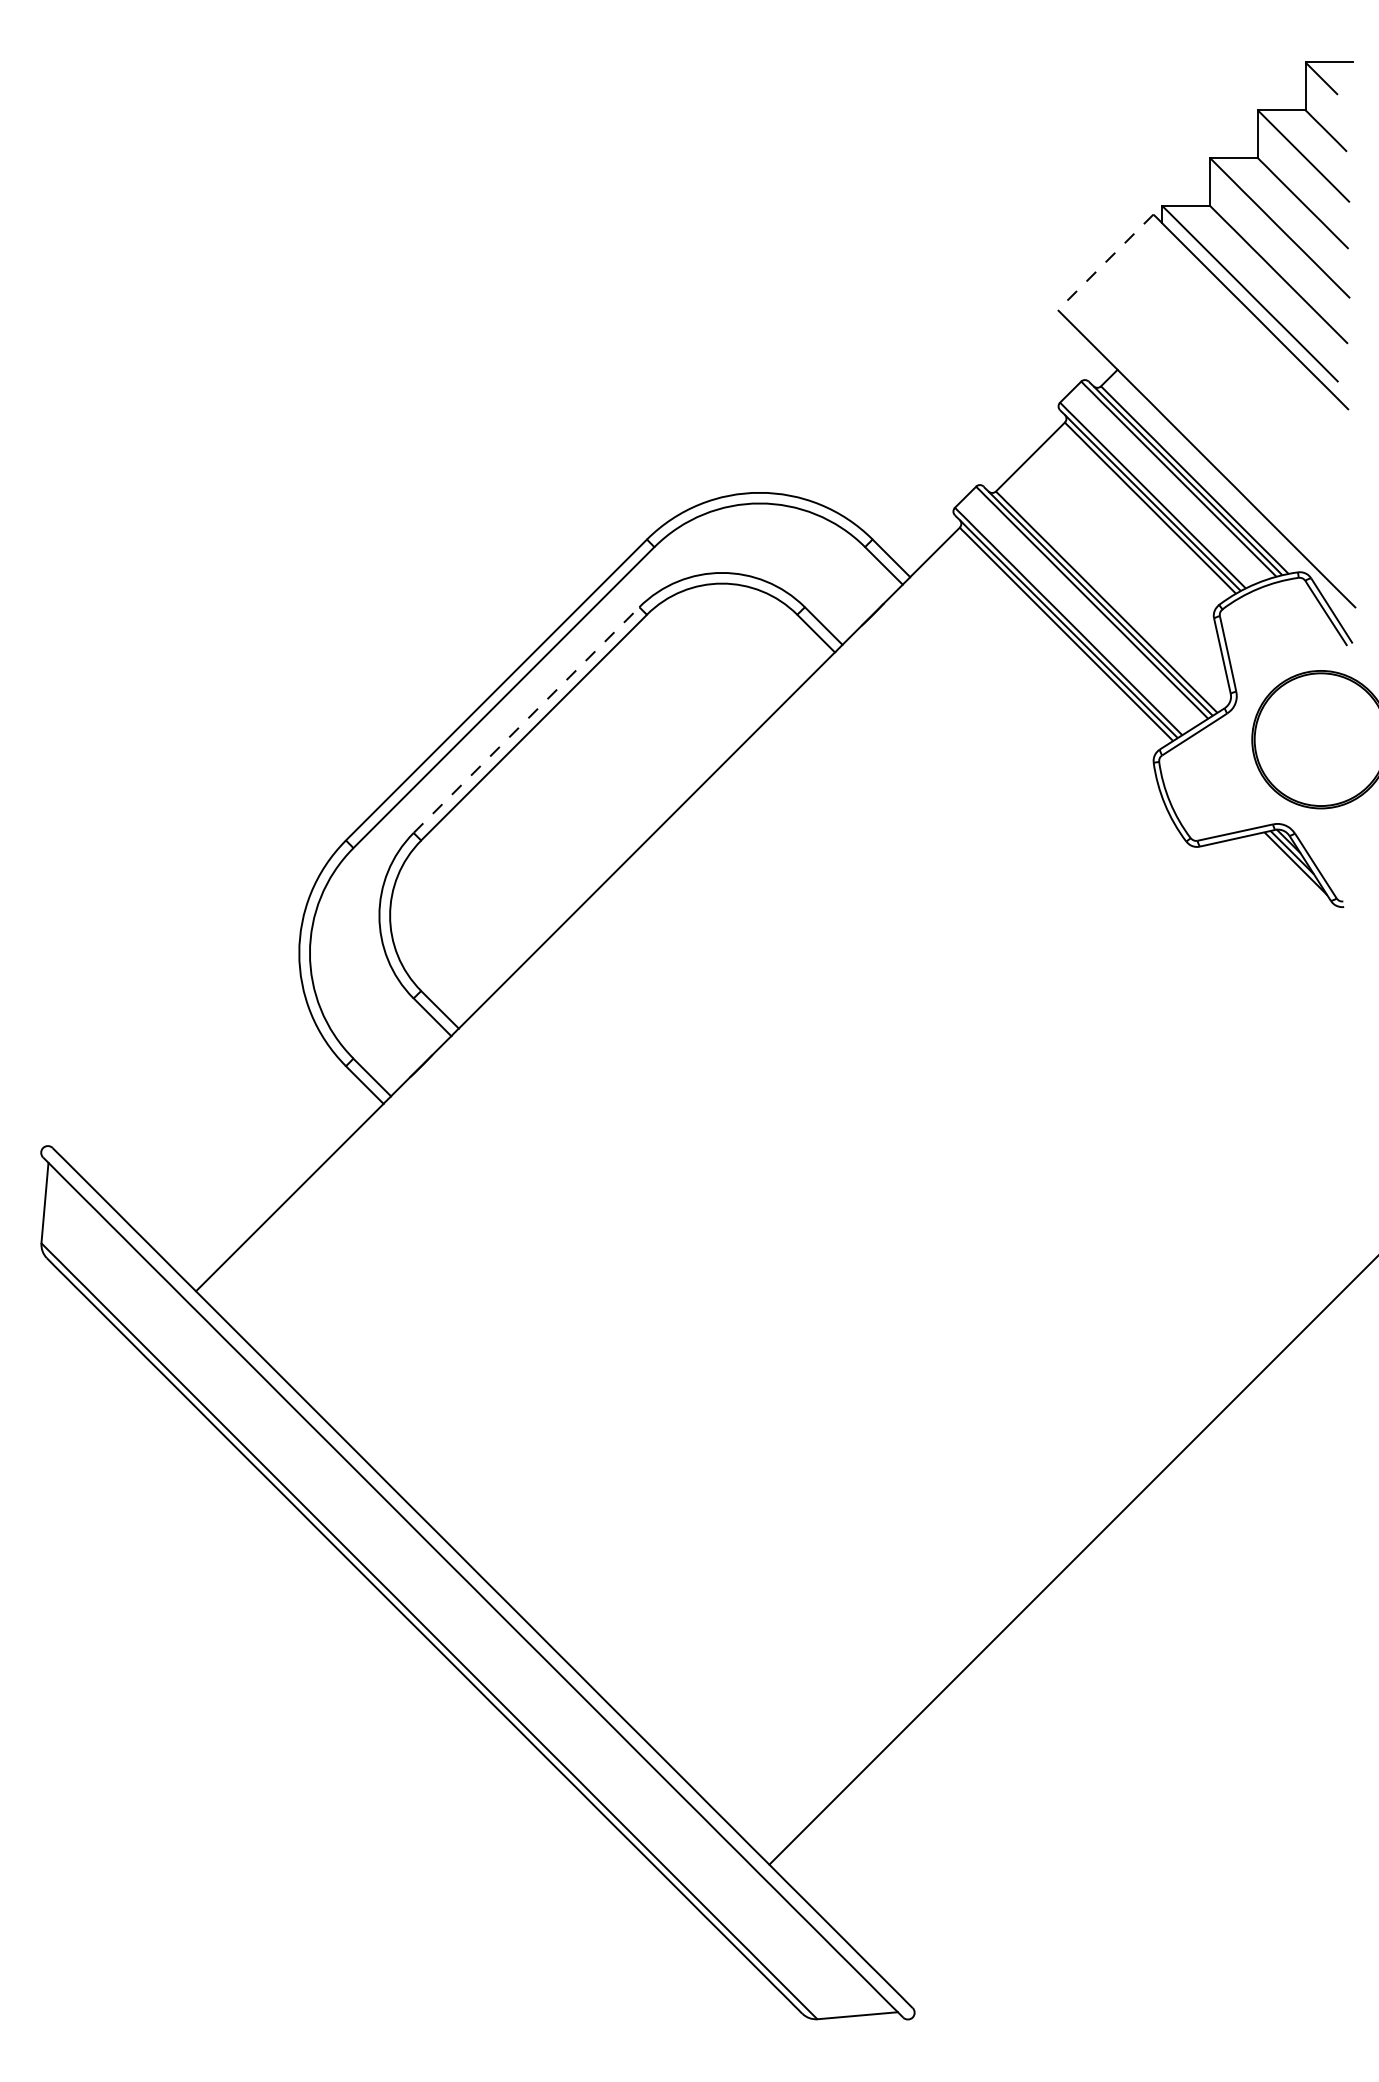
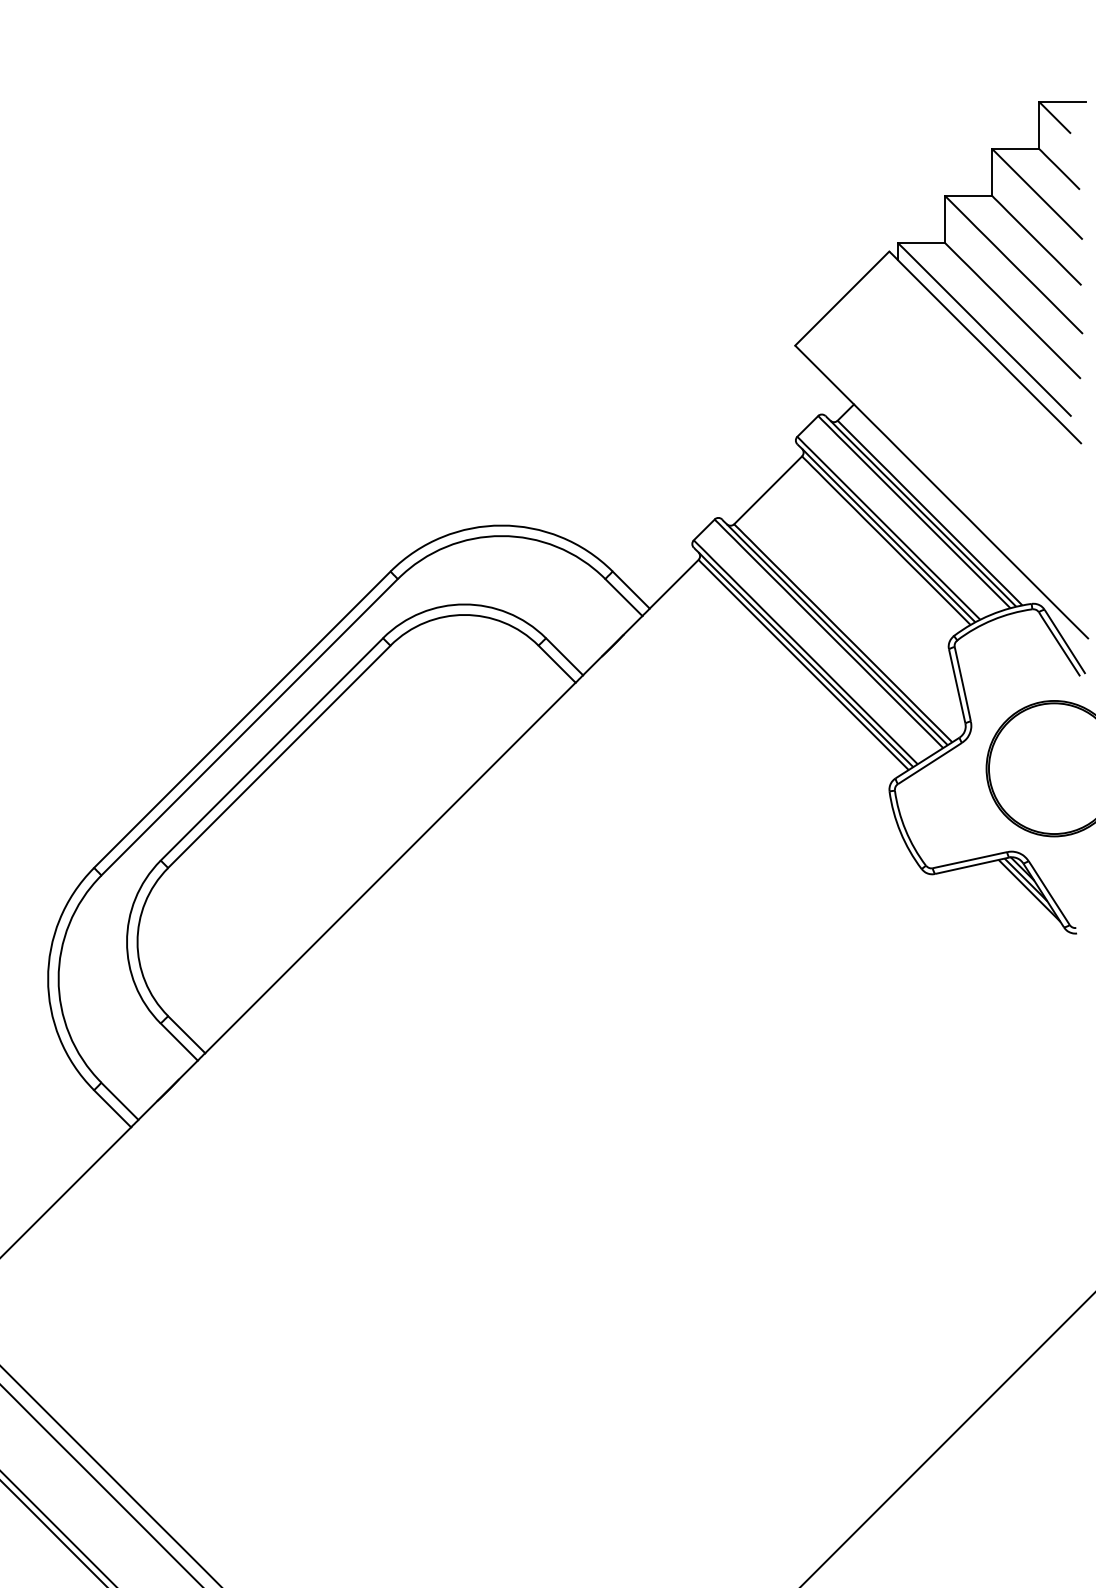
line: (1105, 262) -> (842, 298), dashed -> solid
line: (526, 720) -> (271, 749), dashed -> solid

